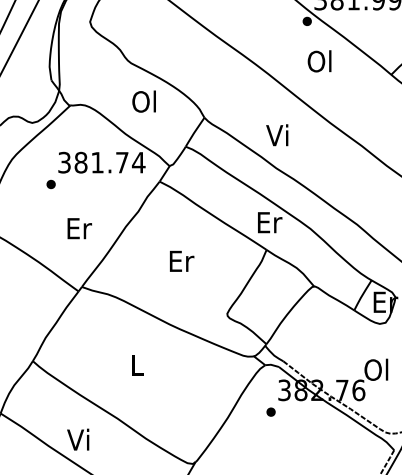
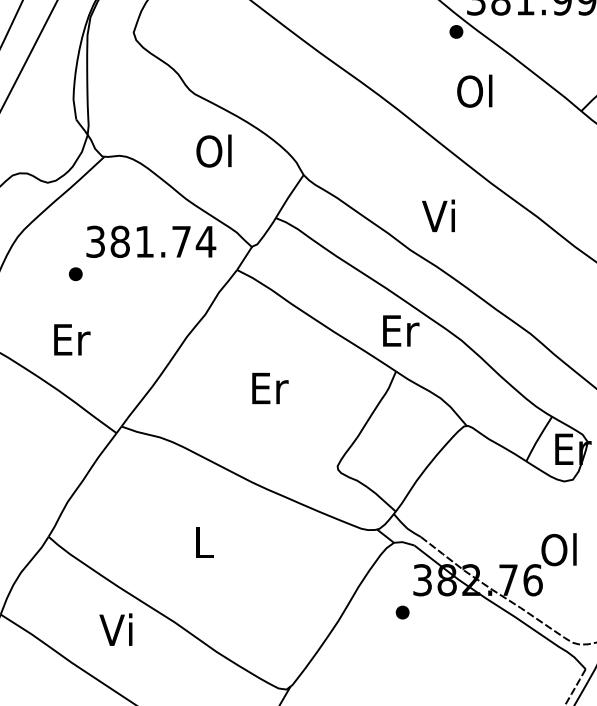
text: (277, 135) -> (438, 216), moved
text: (79, 228) -> (71, 339), moved
text: (78, 439) -> (116, 629), moved

